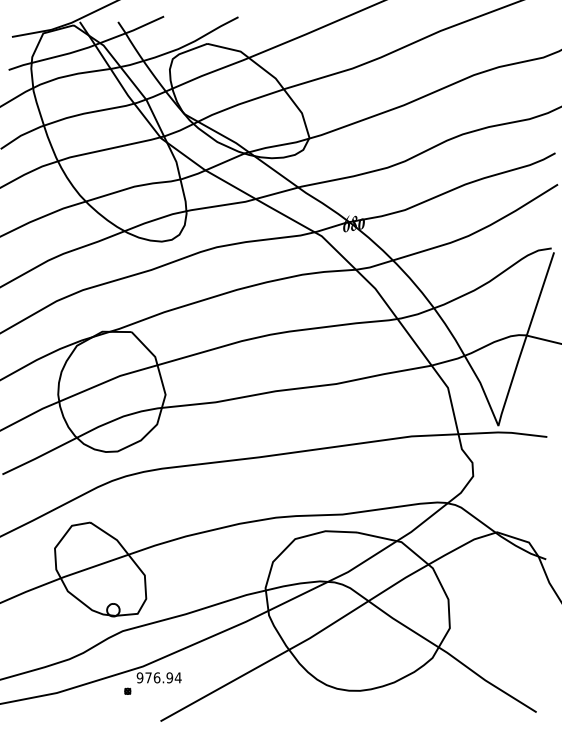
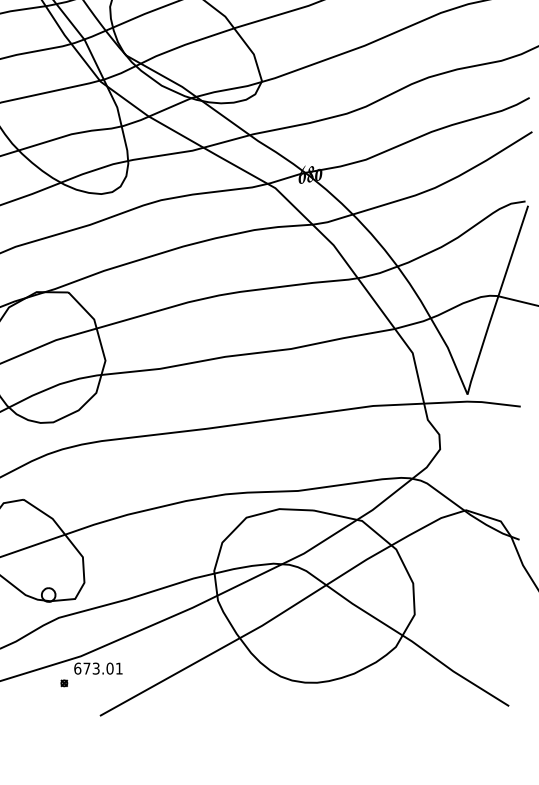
text: (158, 677) -> (97, 668), 976.94 -> 673.01

